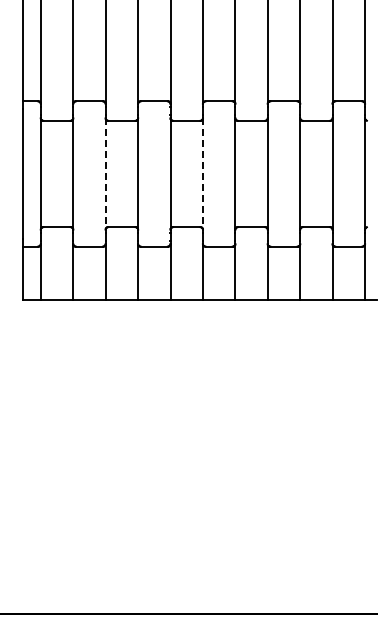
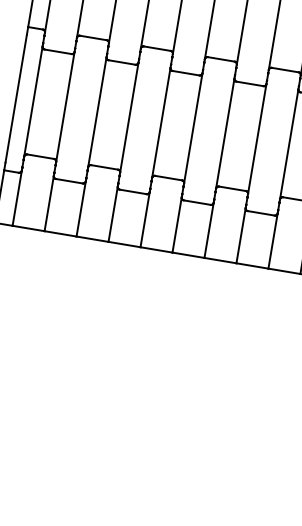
line: (105, 173) -> (97, 111), dashed -> solid
line: (202, 173) -> (192, 127), dashed -> solid

